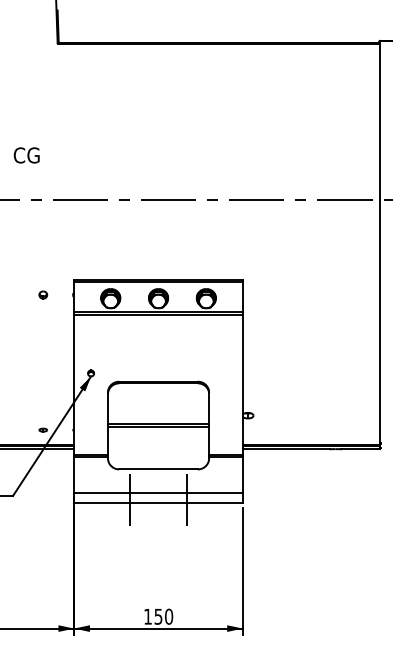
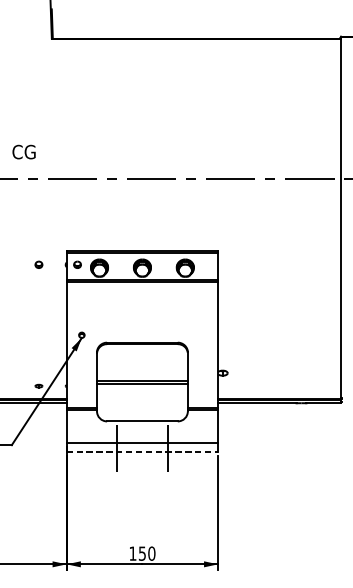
text: (26, 155) -> (23, 152), moved
part: (86, 294) -> (77, 264), added
line: (159, 503) -> (143, 452), solid -> dashed

